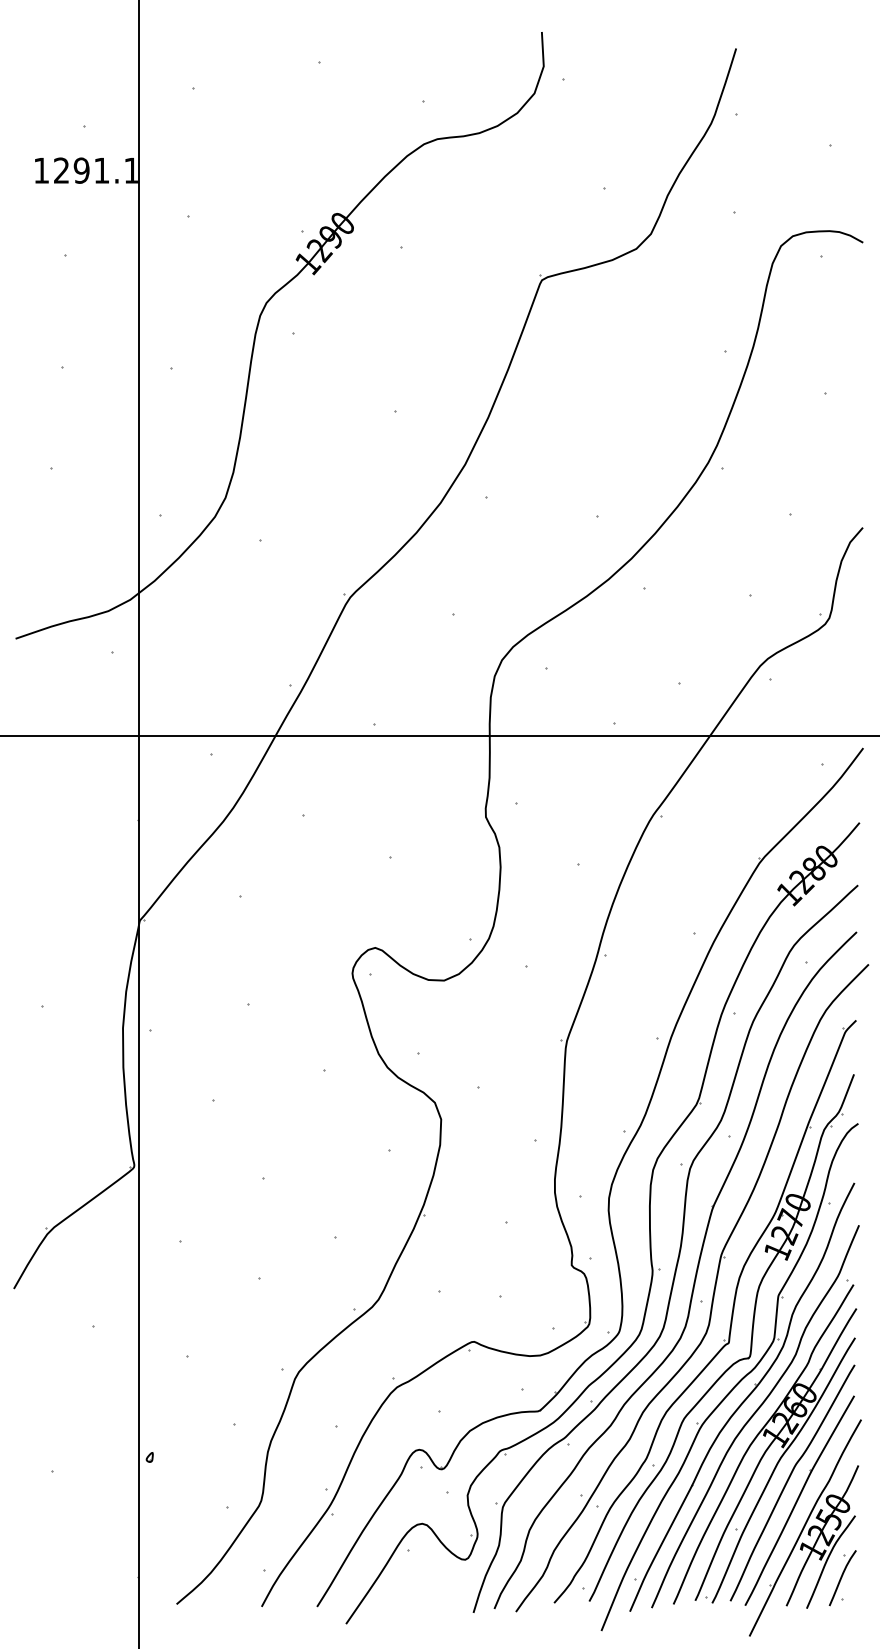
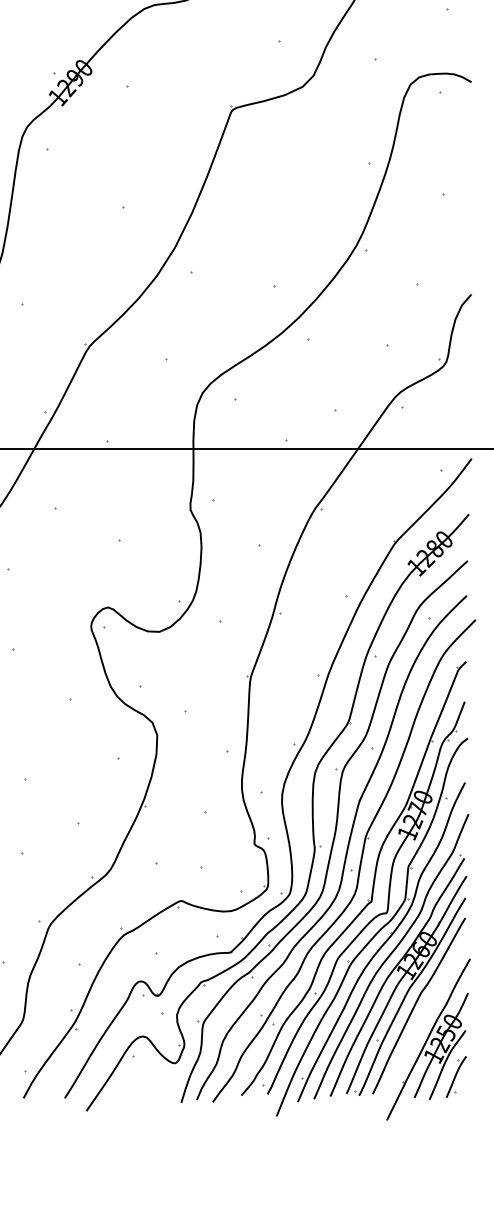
part: (799, 1500) -> (424, 1019), removed

